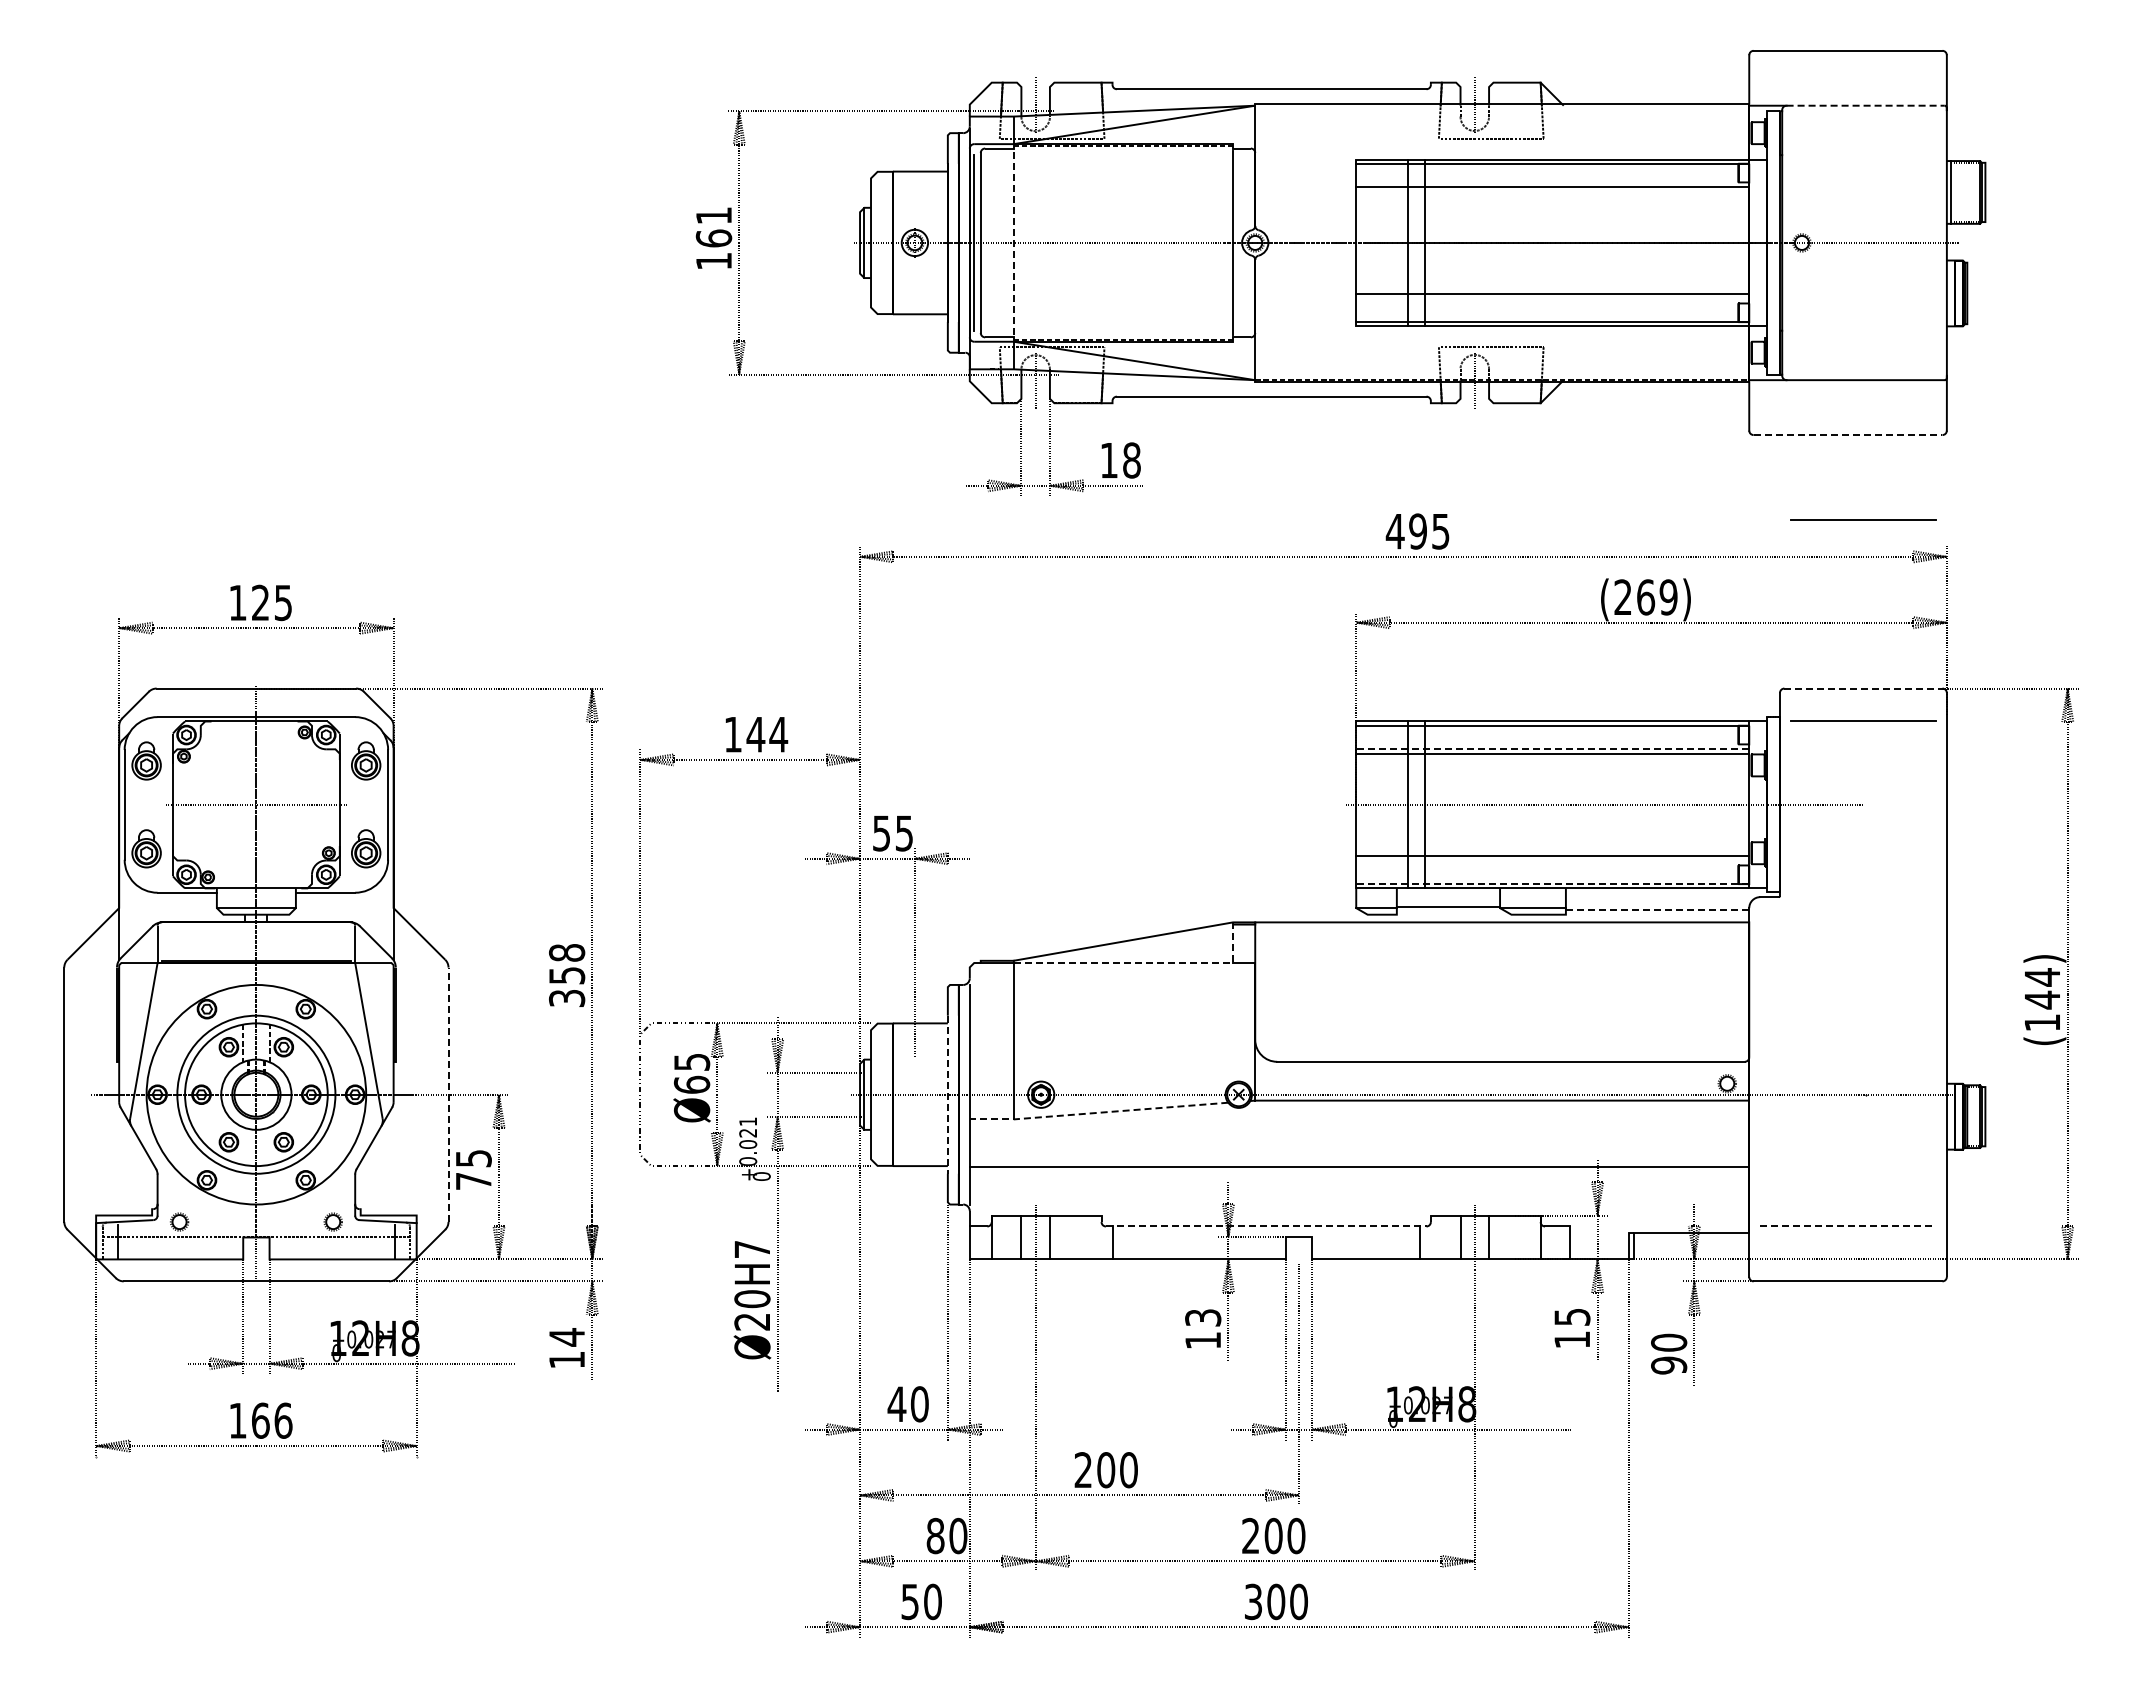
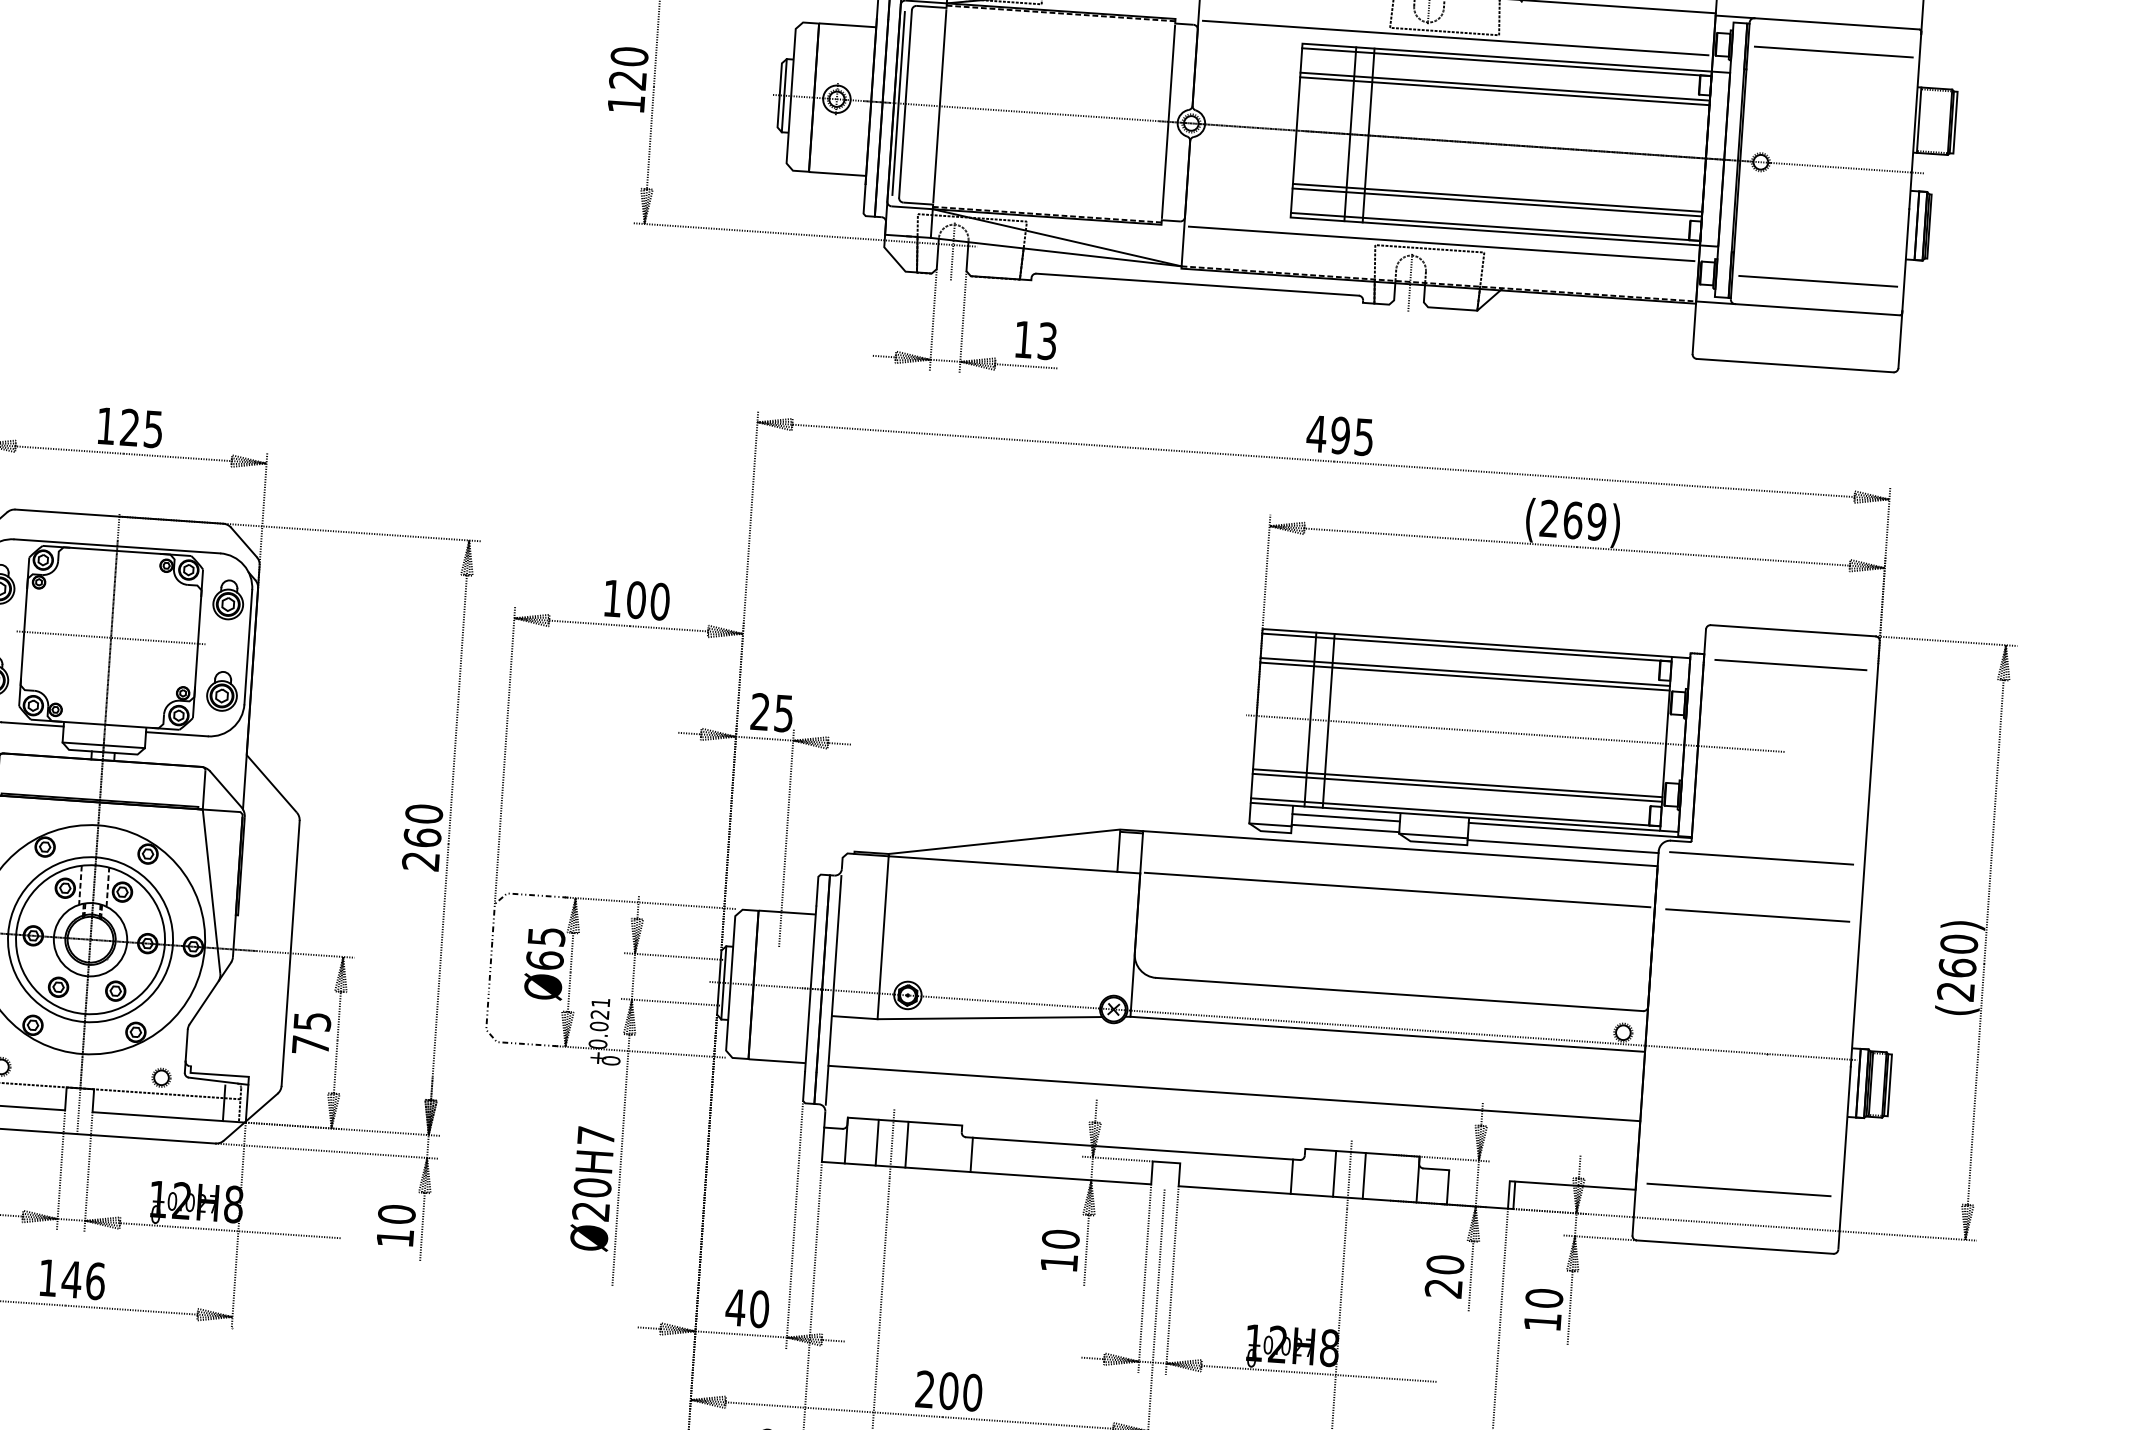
line: (1866, 105) -> (1837, 23), dashed -> solid
line: (1864, 132) -> (1833, 51), added
line: (1501, 144) -> (1454, 38), added
line: (1552, 191) -> (1504, 90), added
text: (713, 226) -> (628, 67), 161 -> 120
line: (1013, 242) -> (939, 105), dashed -> solid
line: (1552, 298) -> (1497, 202), added
line: (1501, 341) -> (1440, 243), added
line: (1864, 353) -> (1818, 281), added
line: (1848, 435) -> (1795, 366), dashed -> solid
text: (1131, 460) -> (1047, 341), 18 -> 13
line: (1863, 519) -> (1805, 454), removed
line: (1863, 688) -> (1793, 630), dashed -> solid
text: (767, 734) -> (648, 600), 144 -> 100
line: (1552, 749) -> (1465, 672), dashed -> solid
text: (881, 833) -> (760, 712), 55 -> 25
line: (1552, 860) -> (1457, 787), added
line: (1552, 883) -> (1455, 811), dashed -> solid
line: (1672, 893) -> (1579, 830), added
line: (1448, 896) -> (1346, 817), added
line: (1847, 908) -> (1761, 858), added
line: (1657, 909) -> (1563, 846), dashed -> solid
line: (1501, 962) -> (1396, 890), added
line: (1144, 963) -> (1024, 866), dashed -> solid
line: (1847, 963) -> (1757, 916), added
text: (566, 975) -> (421, 837), 358 -> 260
text: (2042, 999) -> (1957, 967), (144) -> (260)
line: (448, 1094) -> (290, 953), dashed -> solid
line: (947, 1095) -> (810, 989), dashed -> solid
line: (1098, 1112) -> (966, 1018), dashed -> solid
line: (1266, 1226) -> (1133, 1148), dashed -> solid
line: (1848, 1226) -> (1739, 1190), dashed -> solid
text: (1203, 1317) -> (1061, 1238), 13 -> 10
text: (1572, 1328) -> (1444, 1276), 15 -> 20
text: (566, 1337) -> (396, 1214), 14 -> 10
text: (1669, 1365) -> (1543, 1322), 90 -> 10
text: (260, 1420) -> (71, 1279), 166 -> 146

